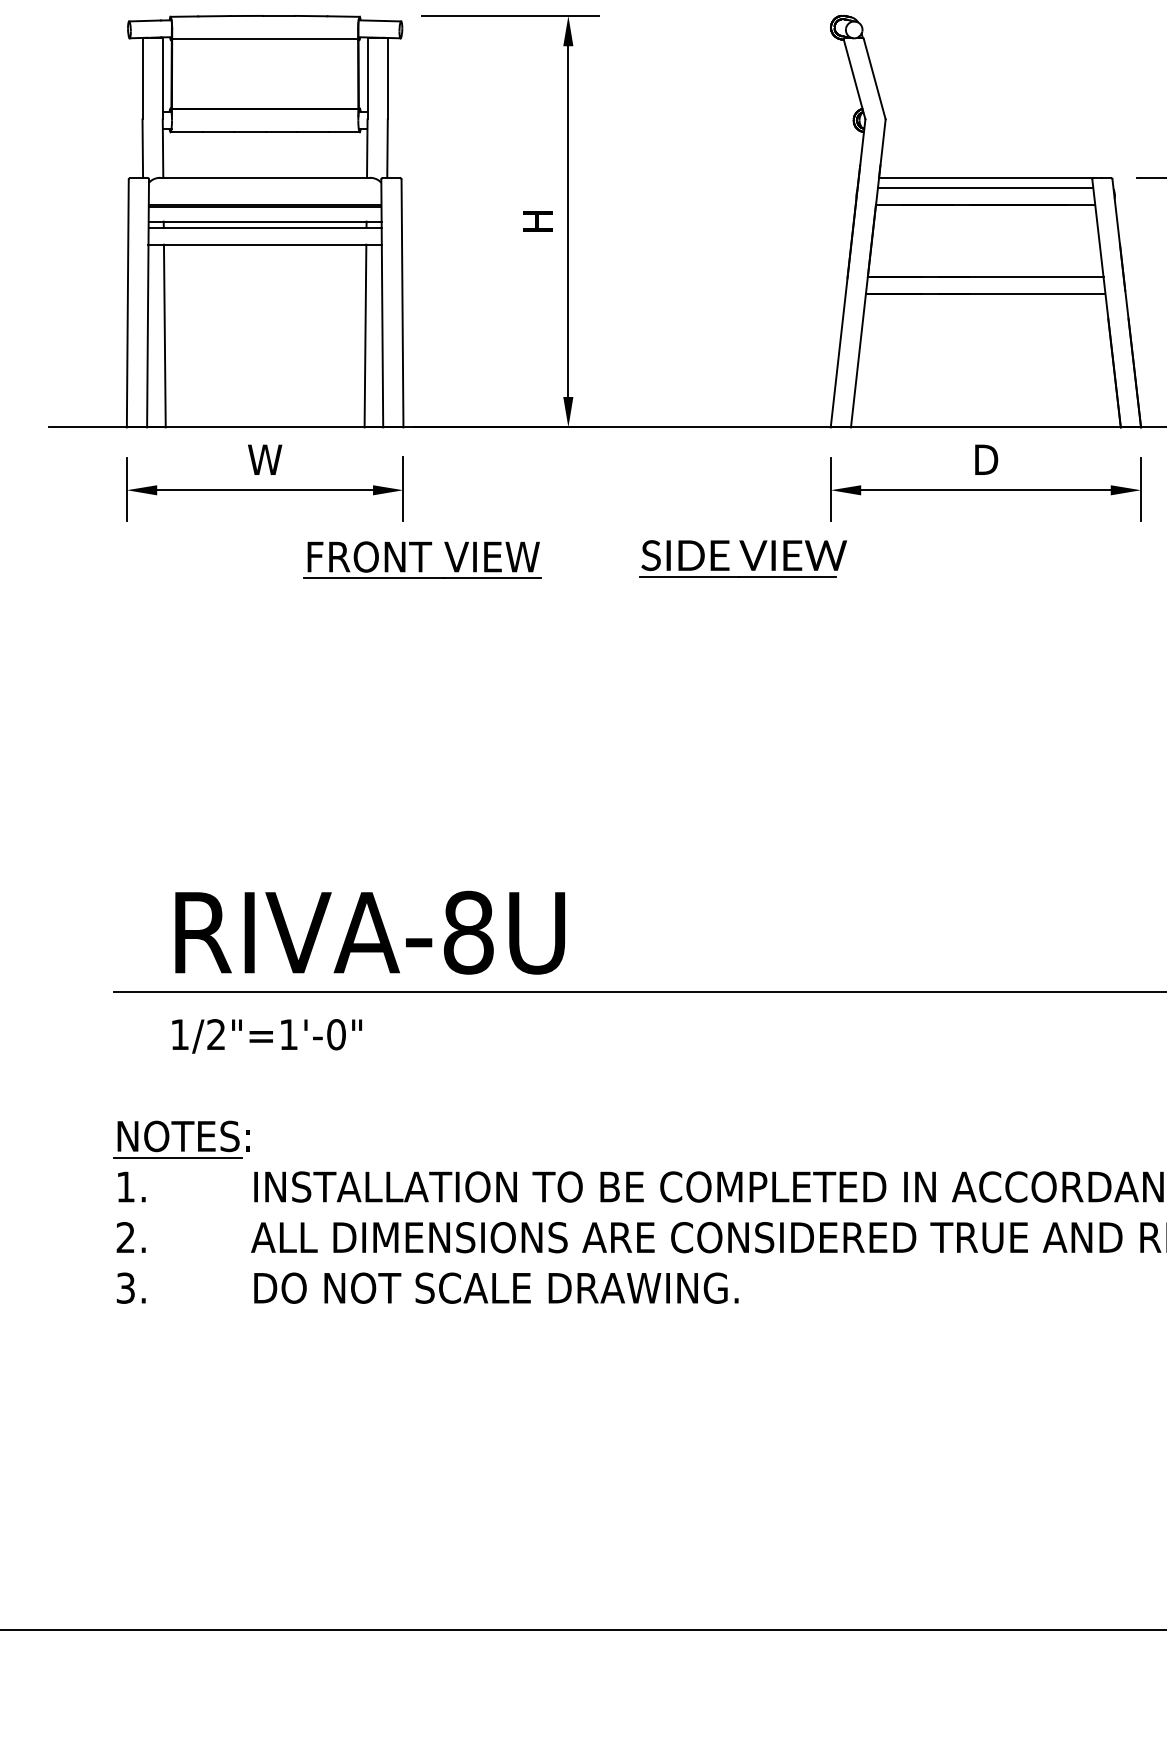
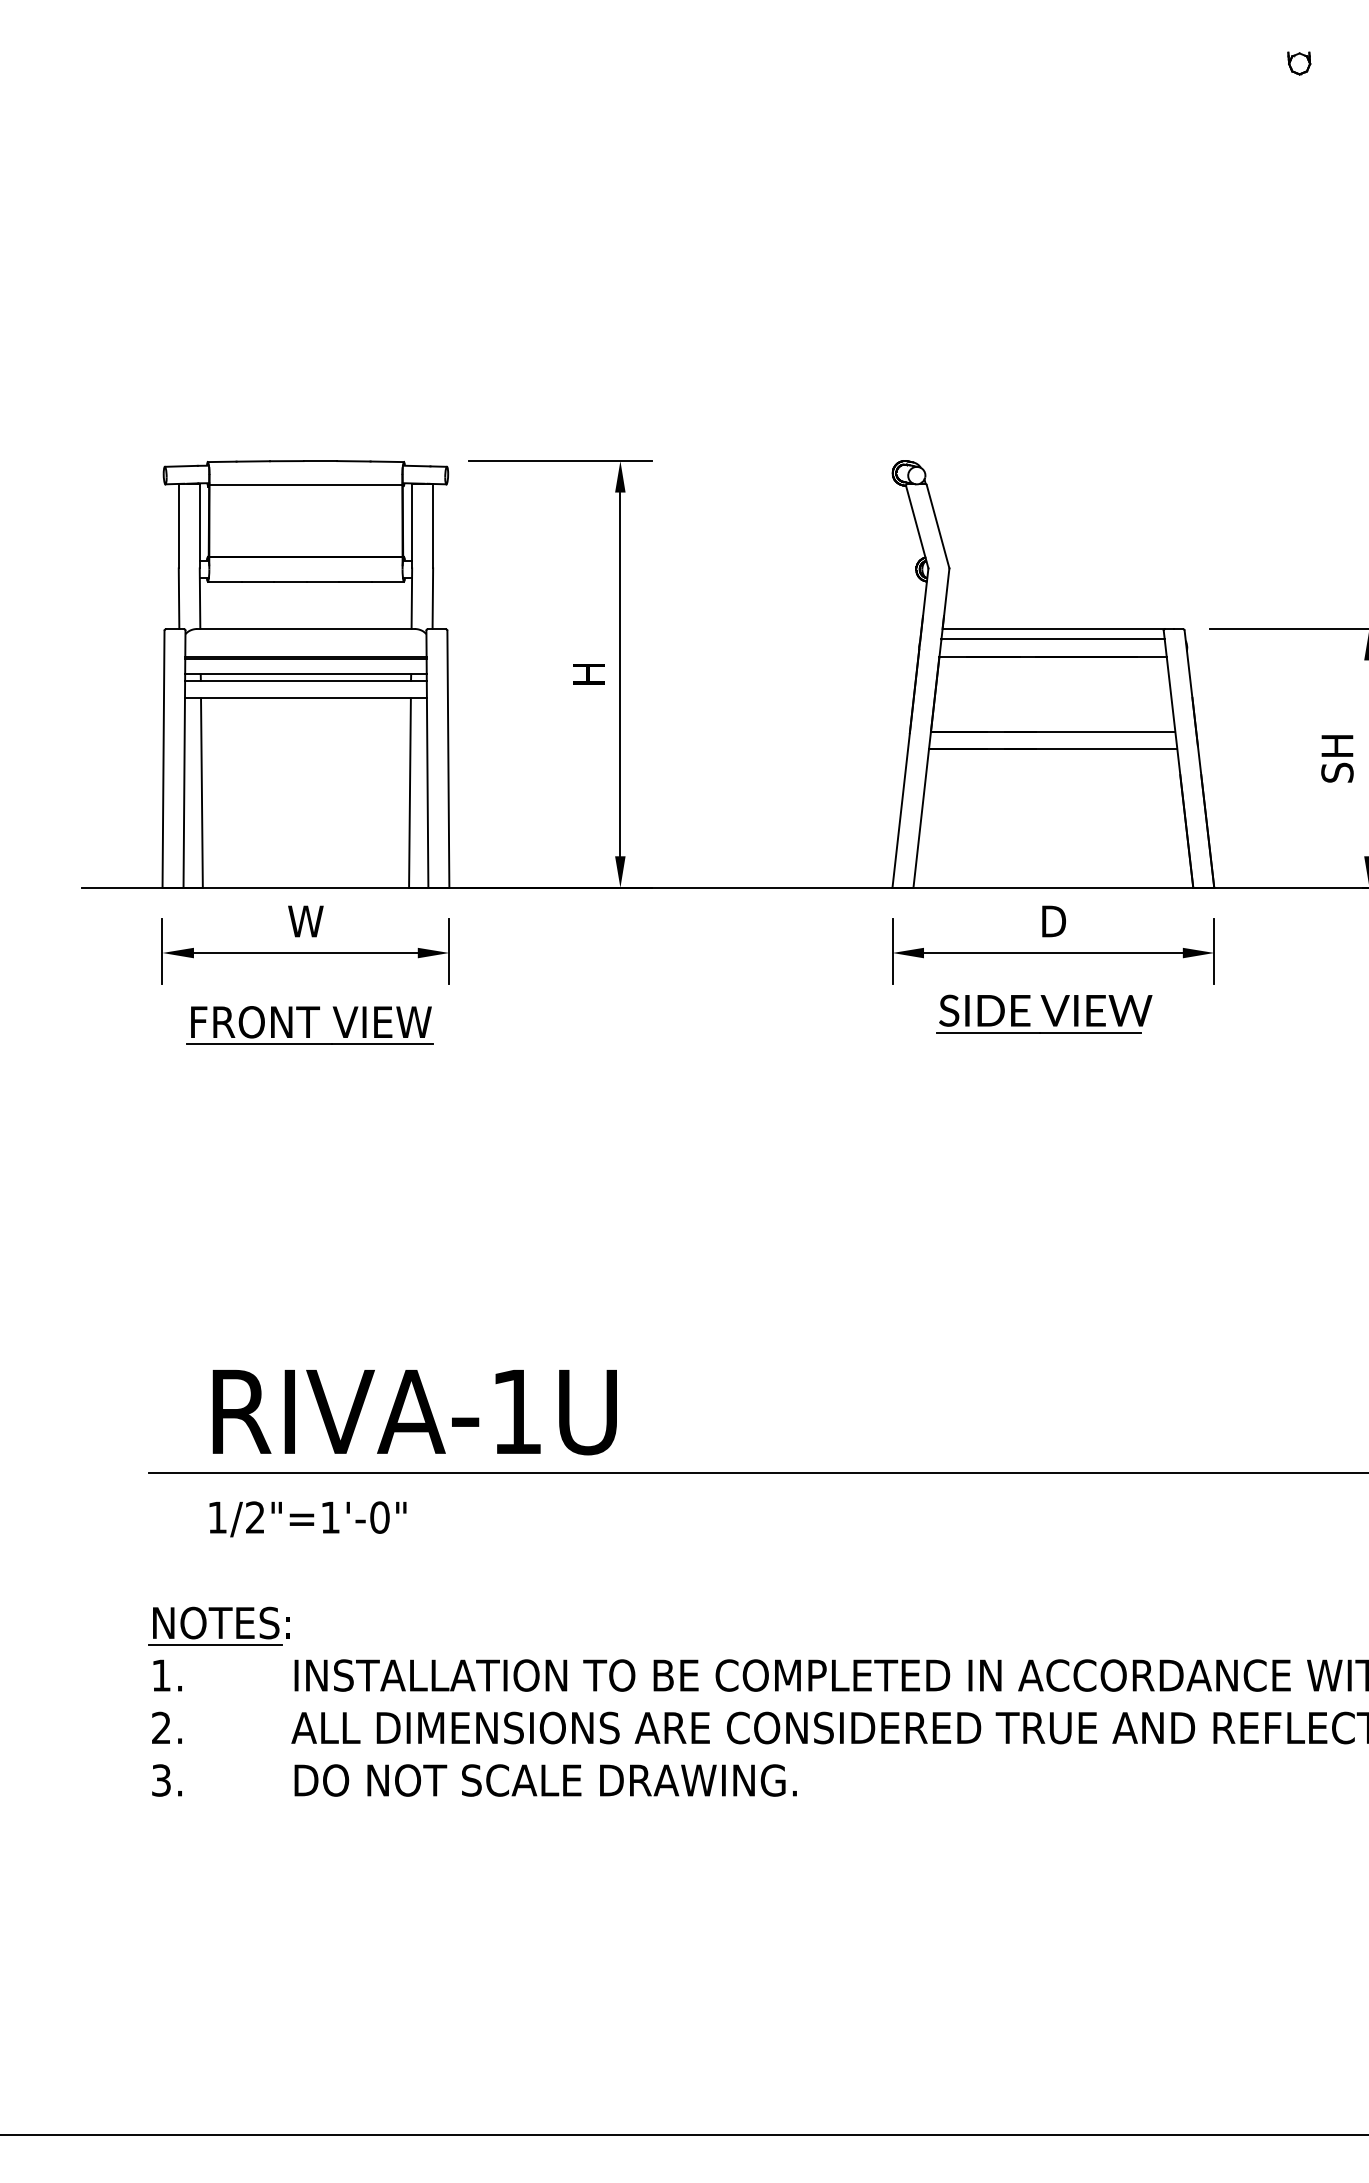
part: (743, 558) -> (1044, 1013), moved
part: (421, 560) -> (309, 1025), moved
text: (469, 932) -> (517, 1411), RIVA-8U -> RIVA-1U

